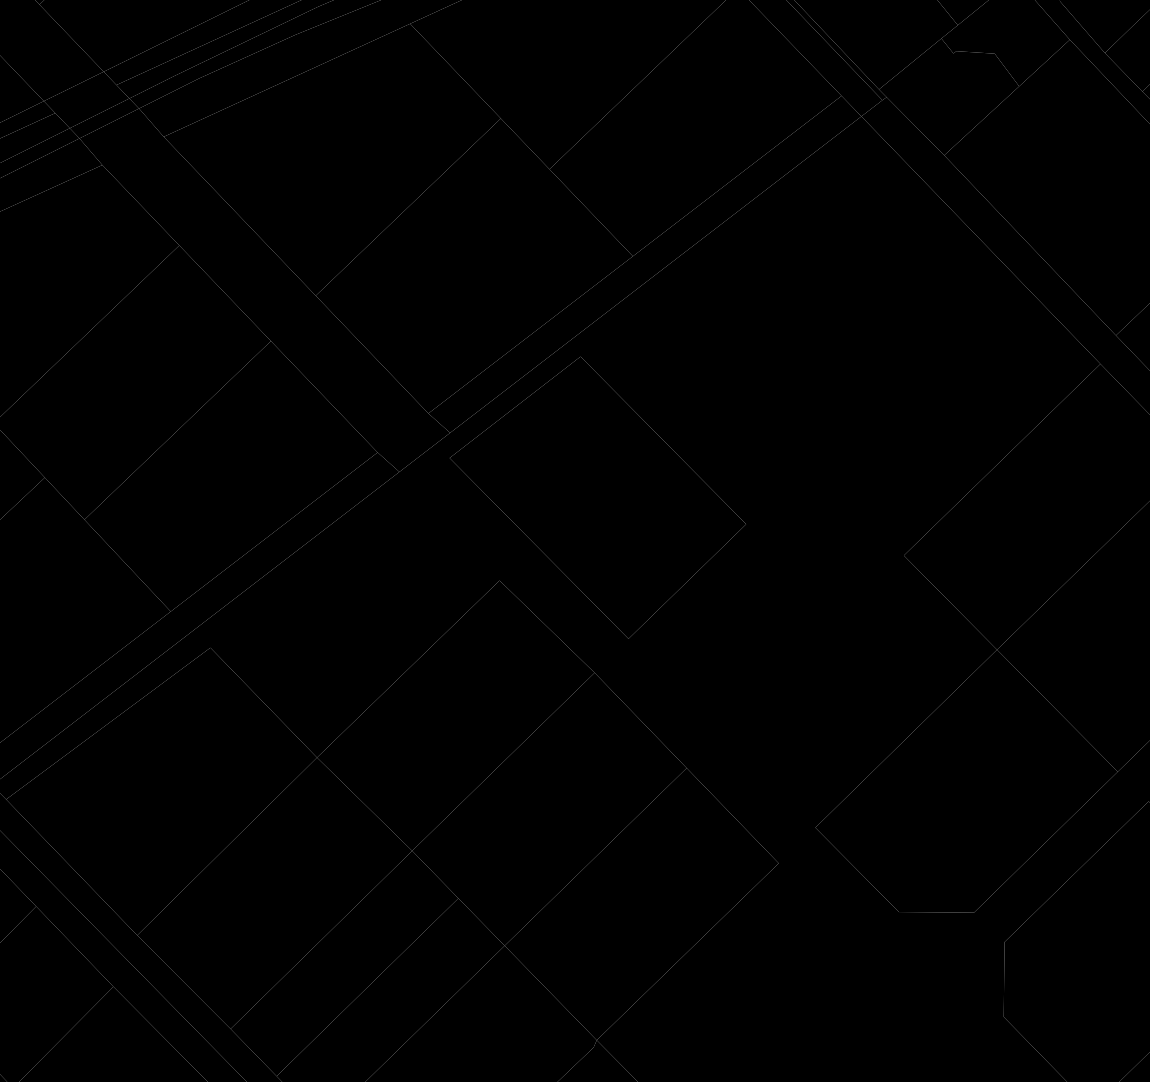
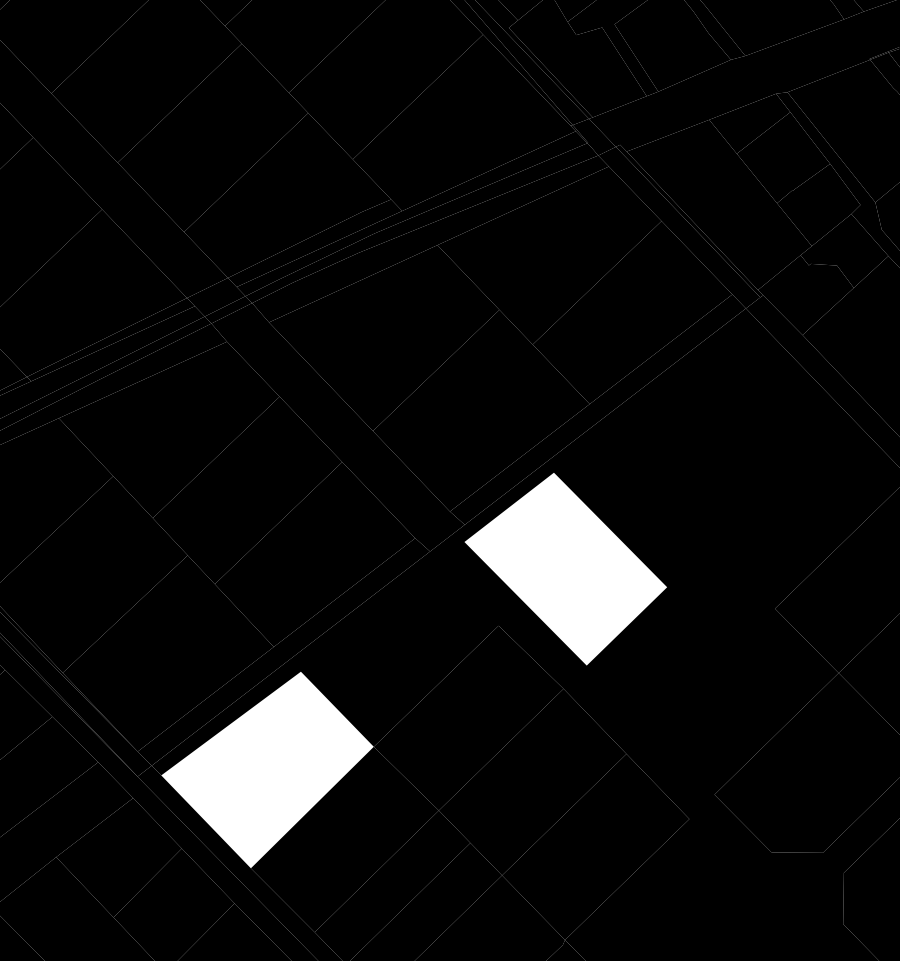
fill: (597, 496) -> (565, 568), removed
fill: (161, 790) -> (267, 769), removed

